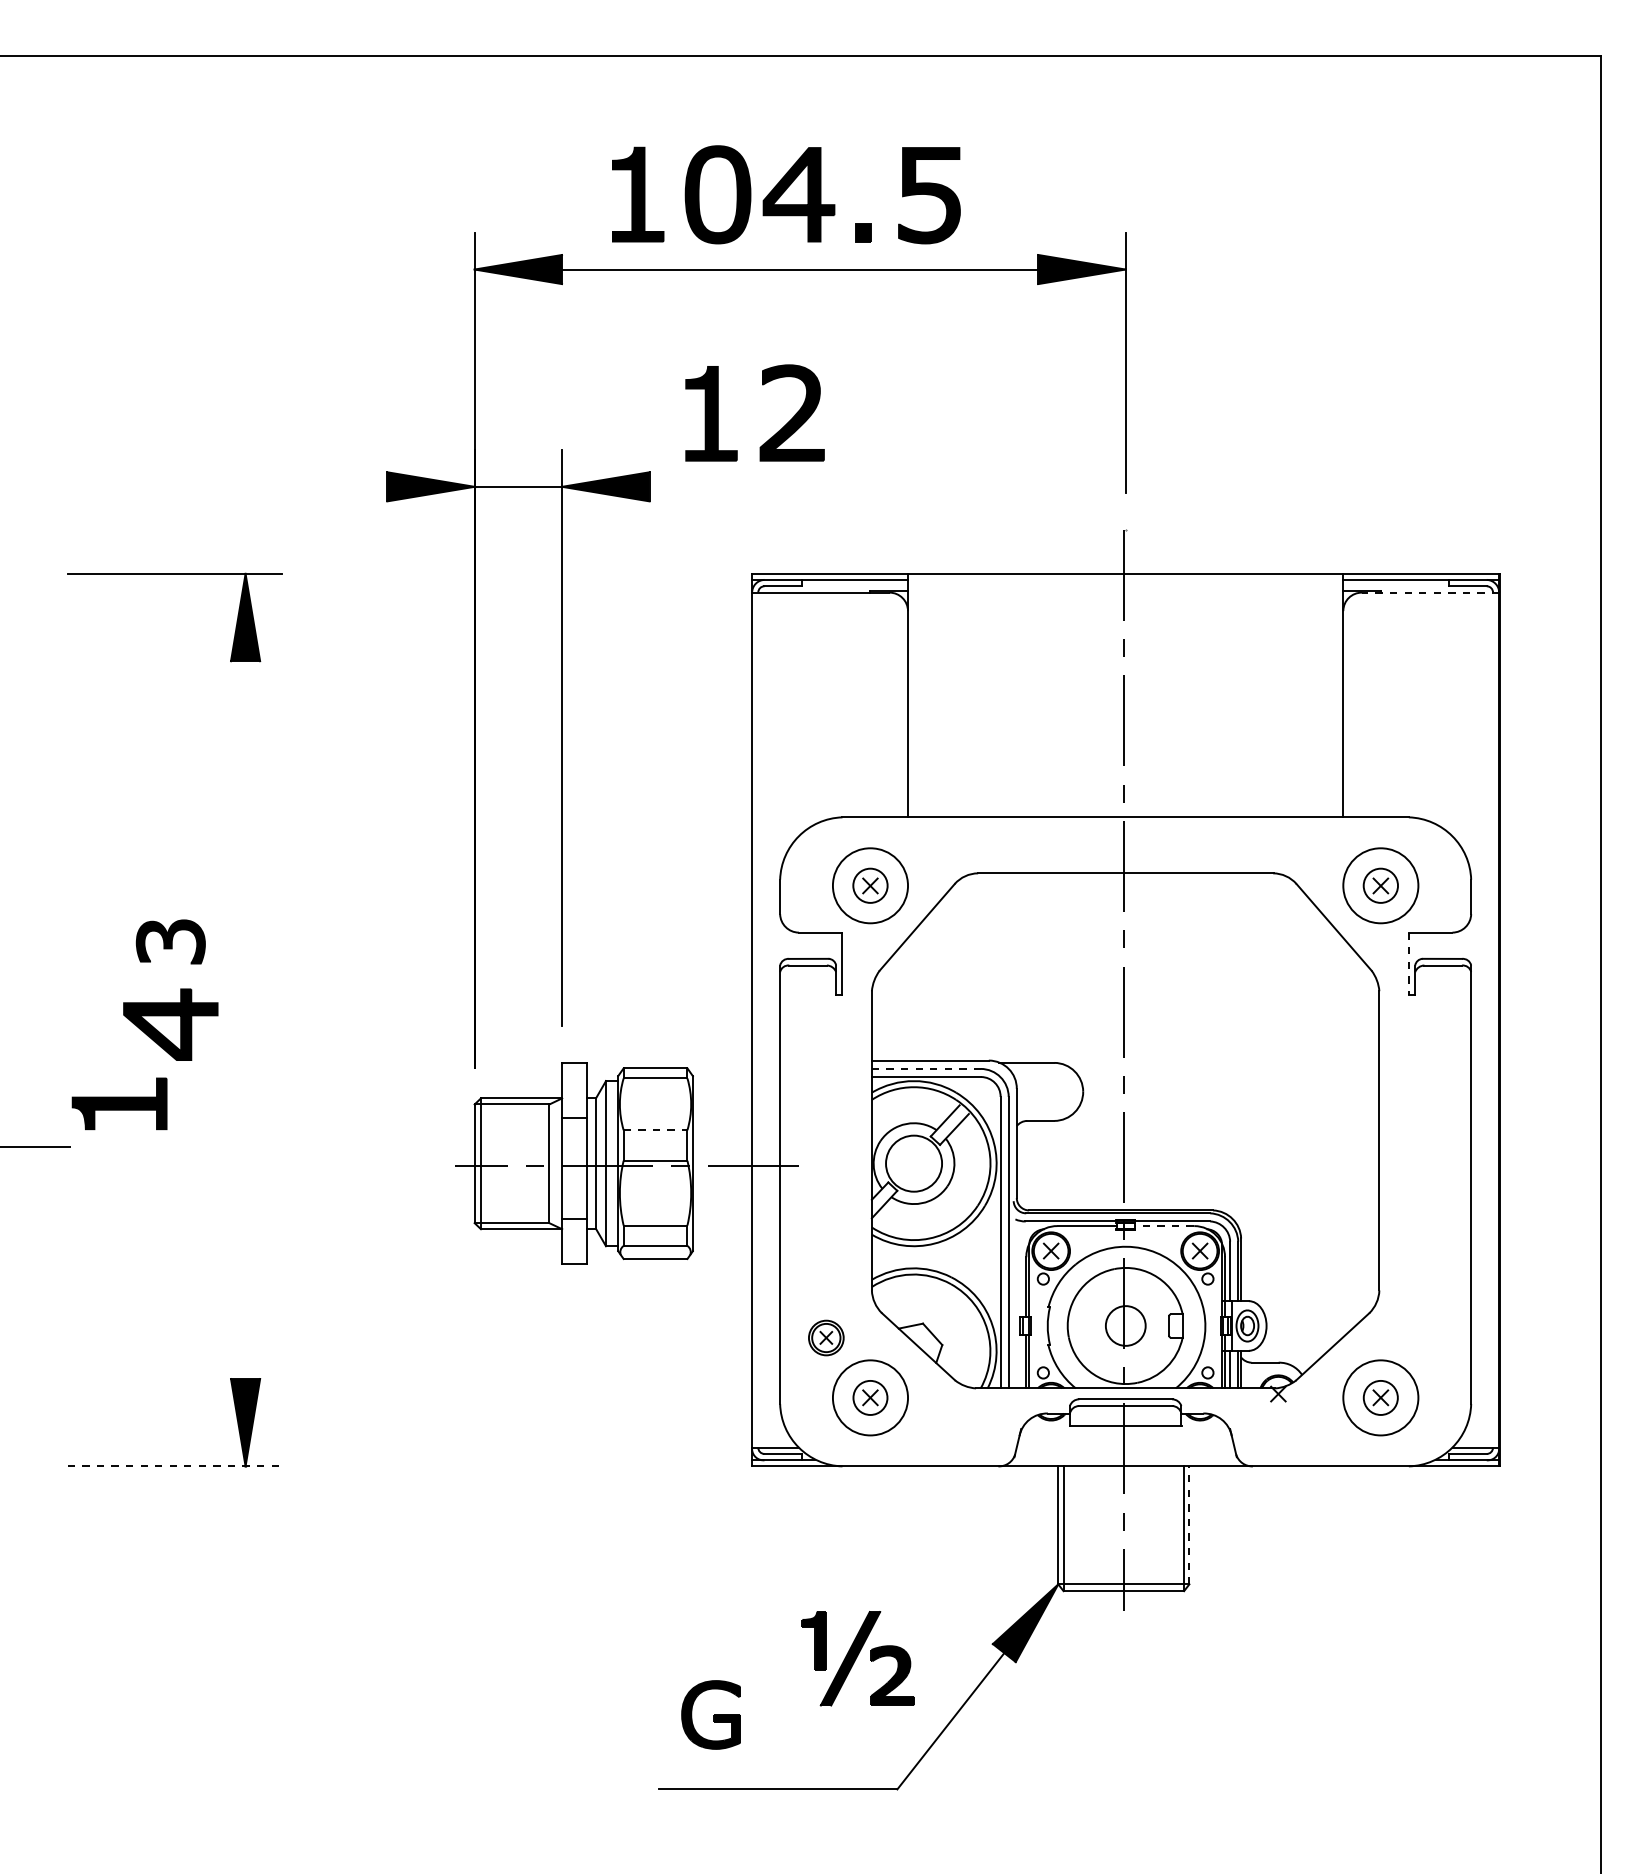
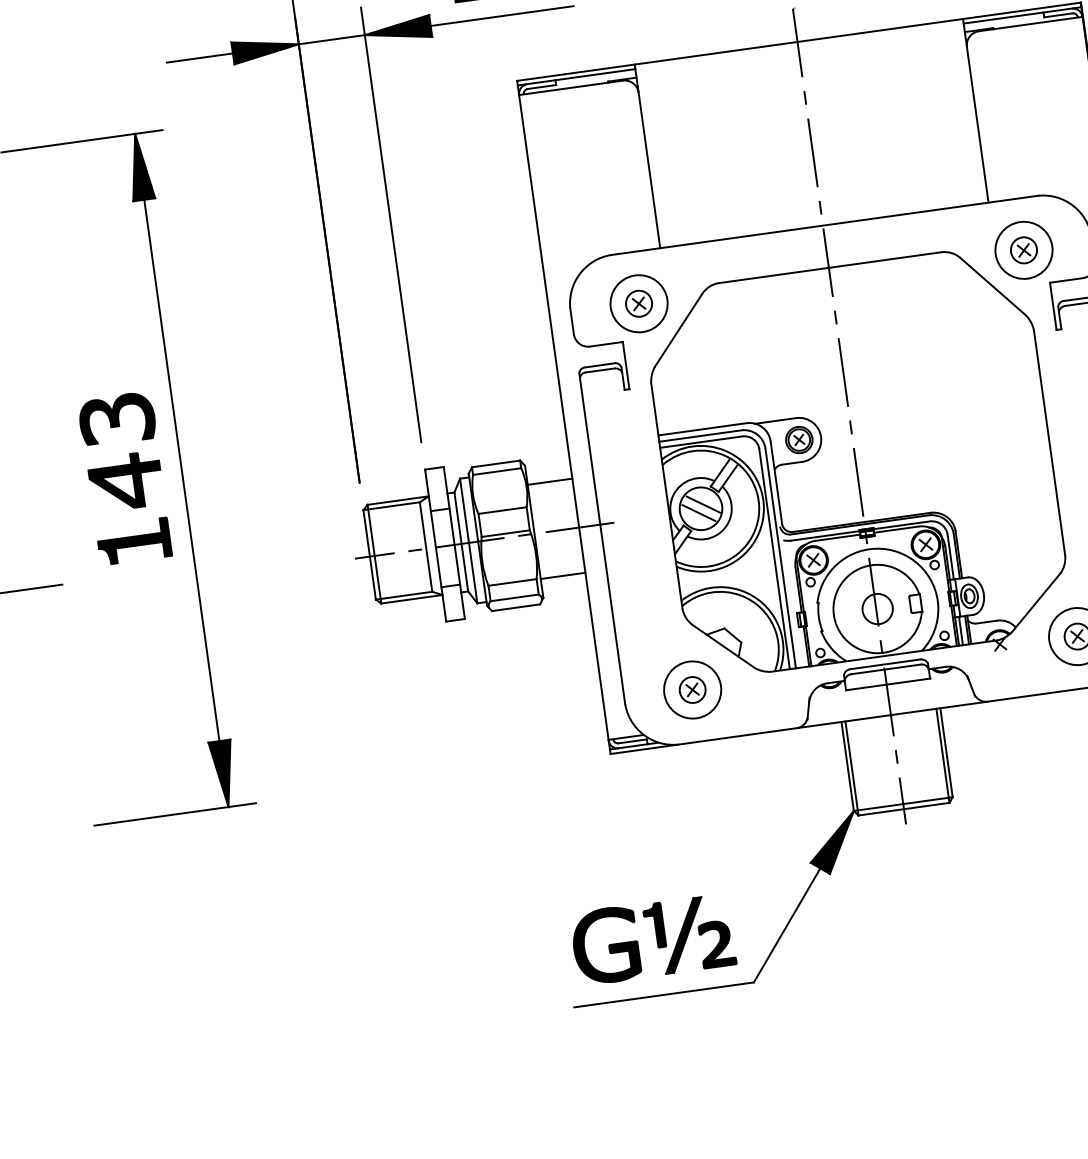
line: (343, 486) -> (199, 57), added
line: (744, 486) -> (502, 15), added
line: (1430, 592) -> (1030, 23), dashed -> solid
part: (170, 941) -> (117, 419), size x1.43
line: (1408, 964) -> (1053, 306), dashed -> solid
line: (245, 1020) -> (181, 470), added
line: (926, 1068) -> (700, 435), dashed -> solid
line: (722, 1101) -> (550, 481), added
part: (119, 1103) -> (133, 541), moved
line: (655, 1130) -> (502, 510), dashed -> solid
line: (917, 1158) -> (703, 504), added
line: (910, 1168) -> (698, 512), added
line: (722, 1226) -> (563, 576), added
line: (1164, 1226) -> (896, 529), dashed -> solid
part: (826, 1337) -> (799, 439), moved
line: (175, 1466) -> (175, 814), dashed -> solid
line: (1189, 1525) -> (946, 752), dashed -> solid
part: (857, 1658) -> (688, 934), moved
part: (710, 1714) -> (605, 945), size x1.43

